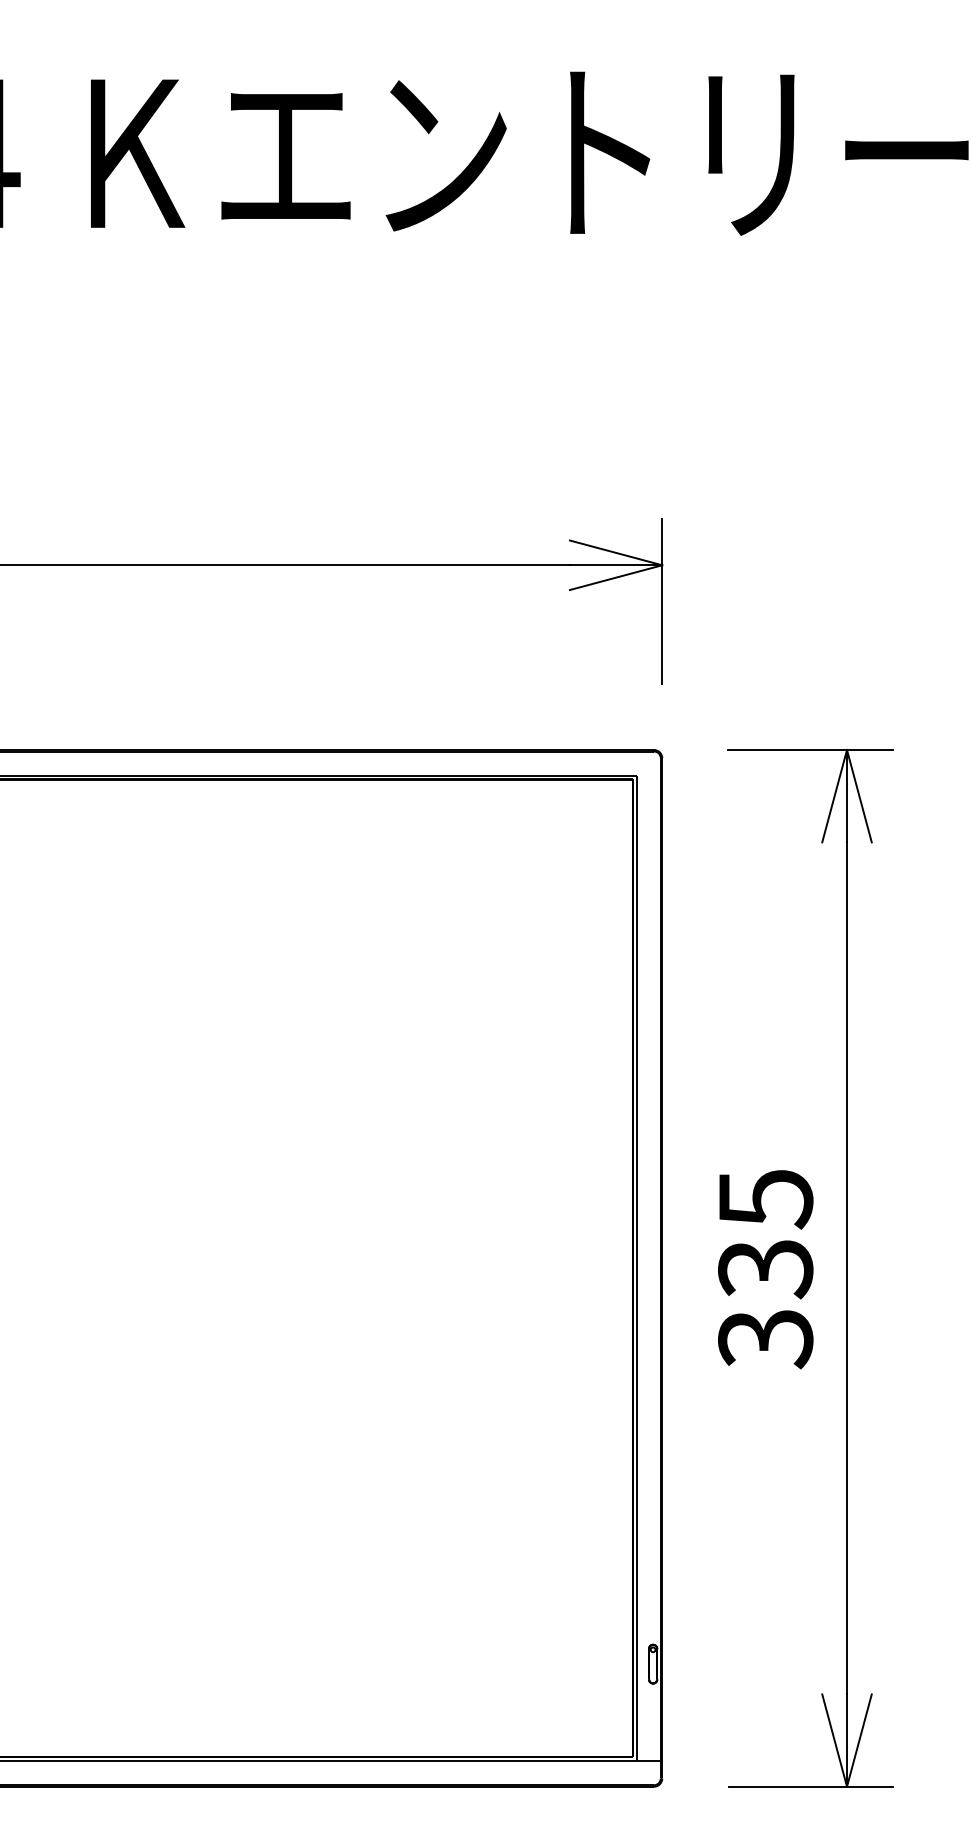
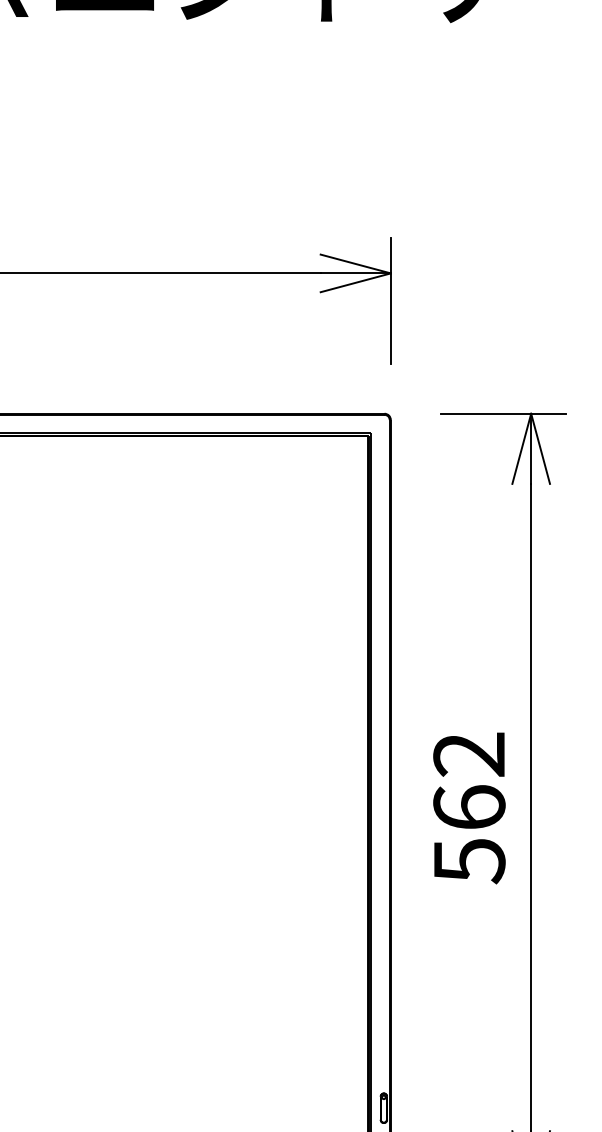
text: (765, 1269) -> (469, 808), 335 -> 562

